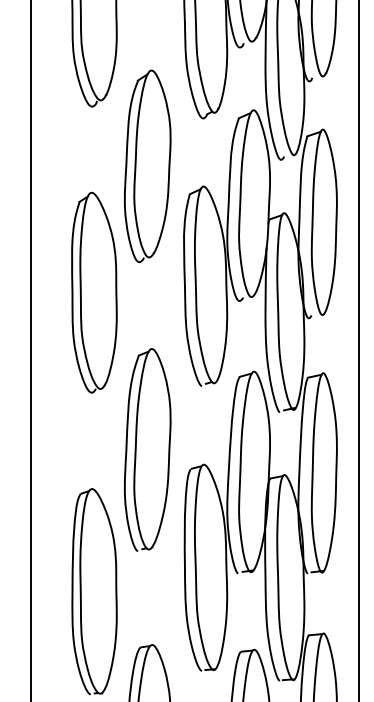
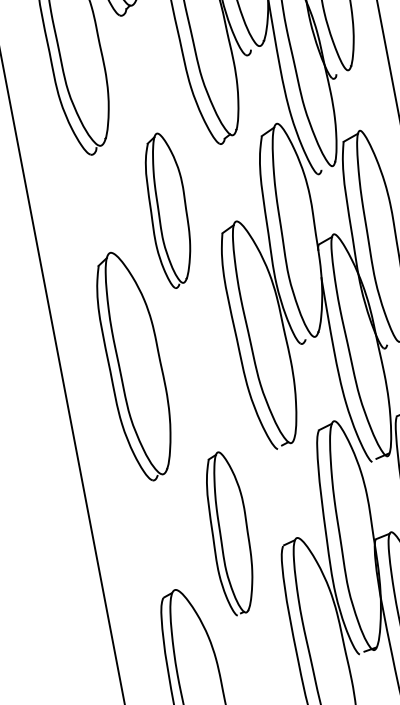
part: (147, 165) -> (168, 209), size x0.7
part: (147, 449) -> (229, 532), size x0.7

